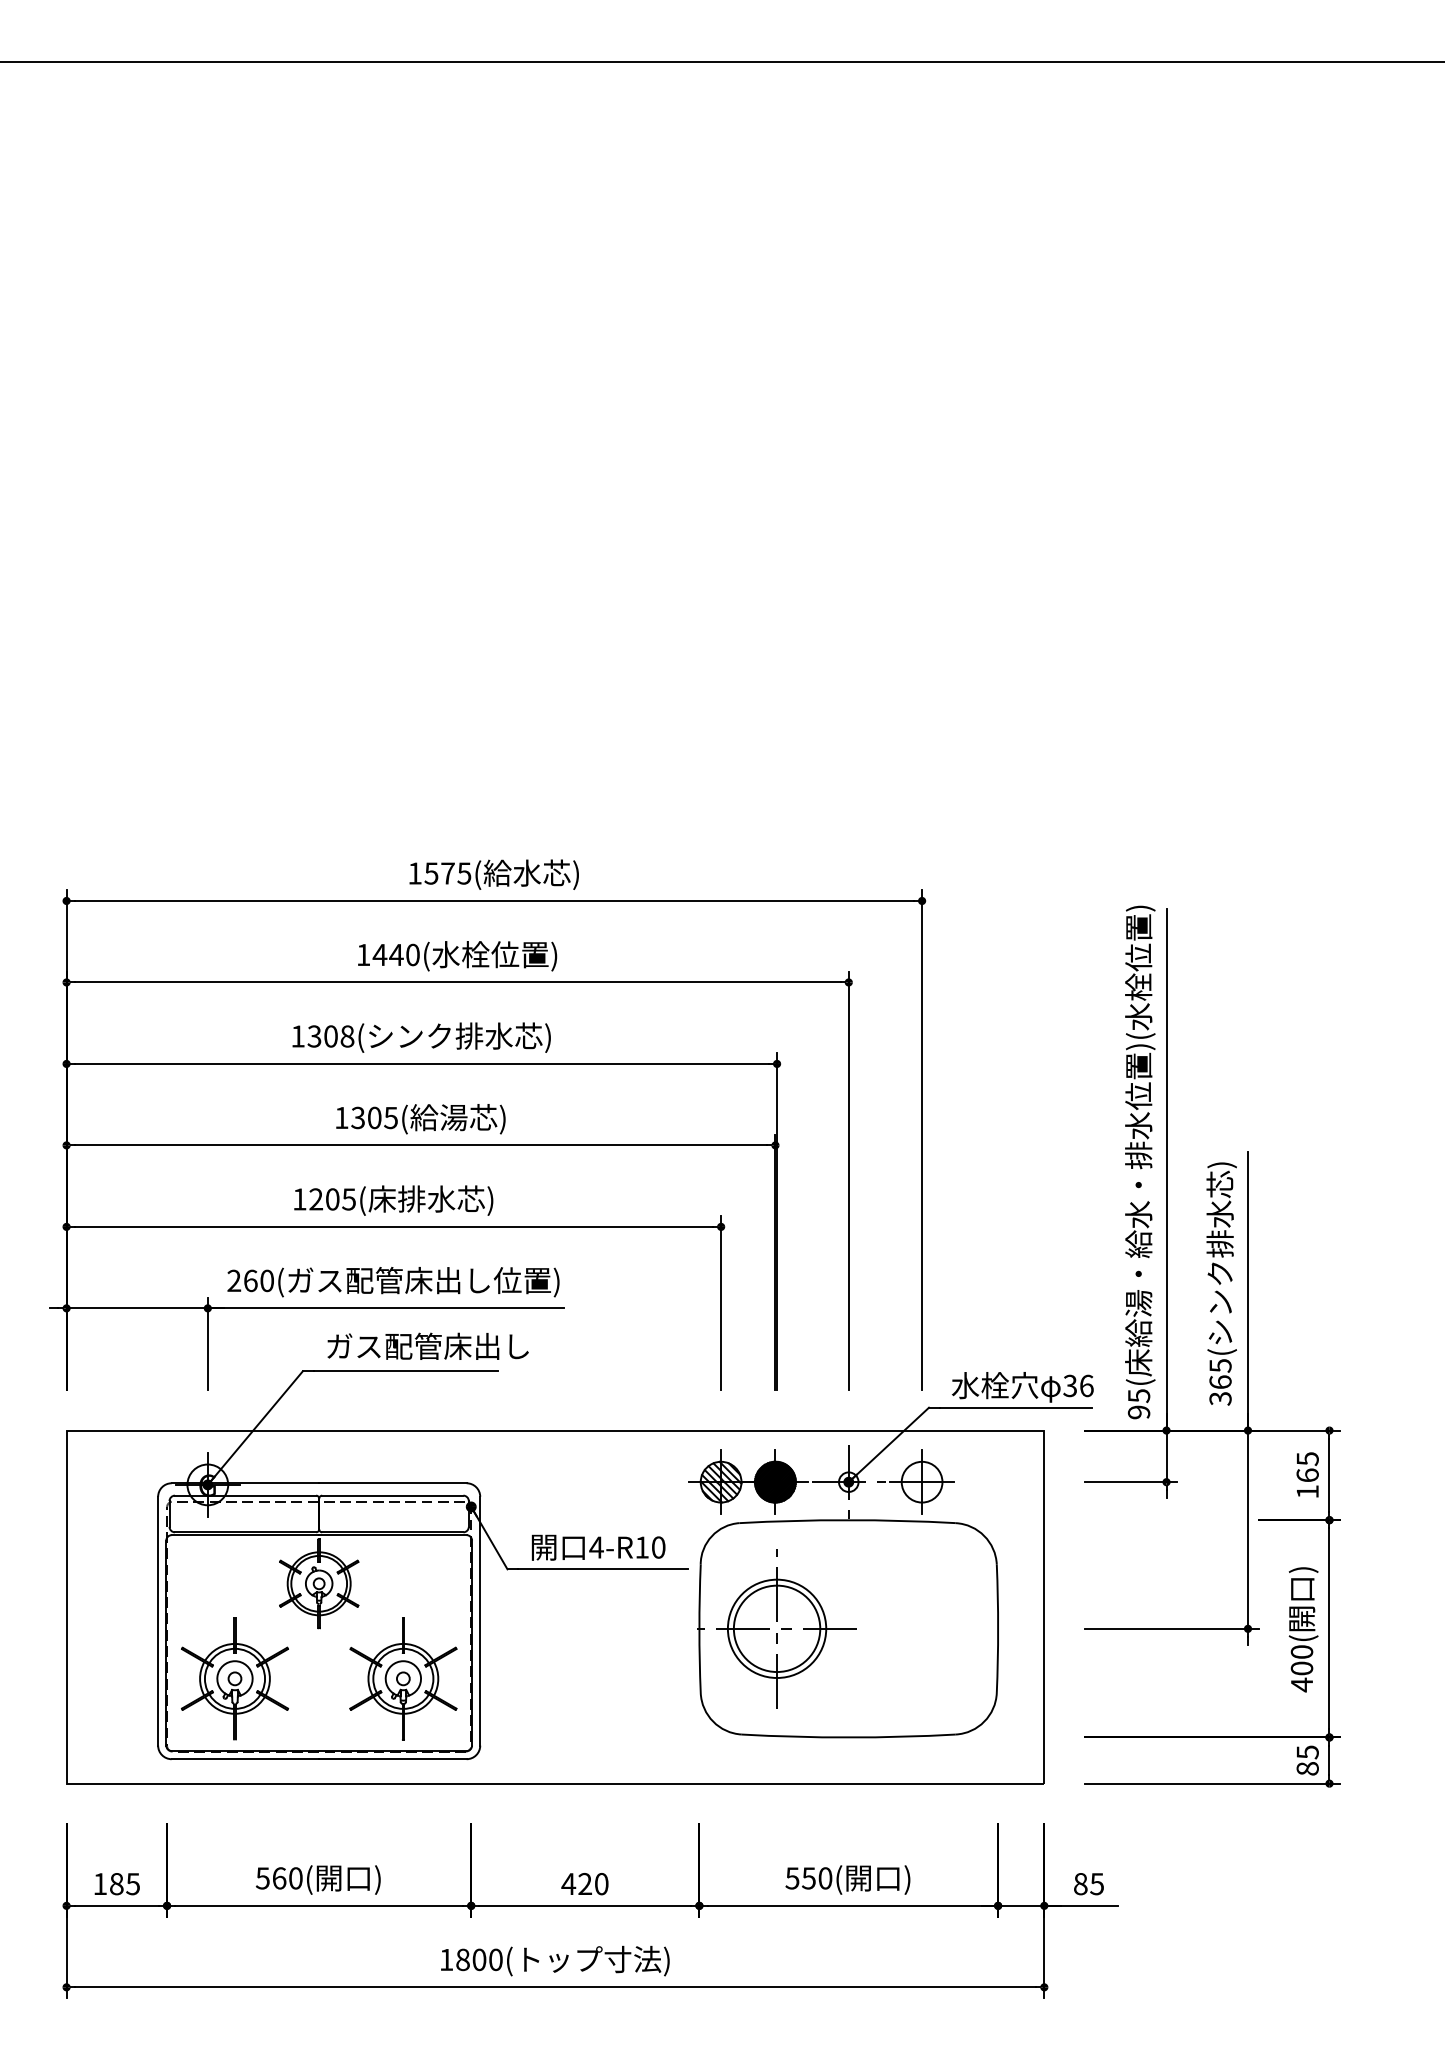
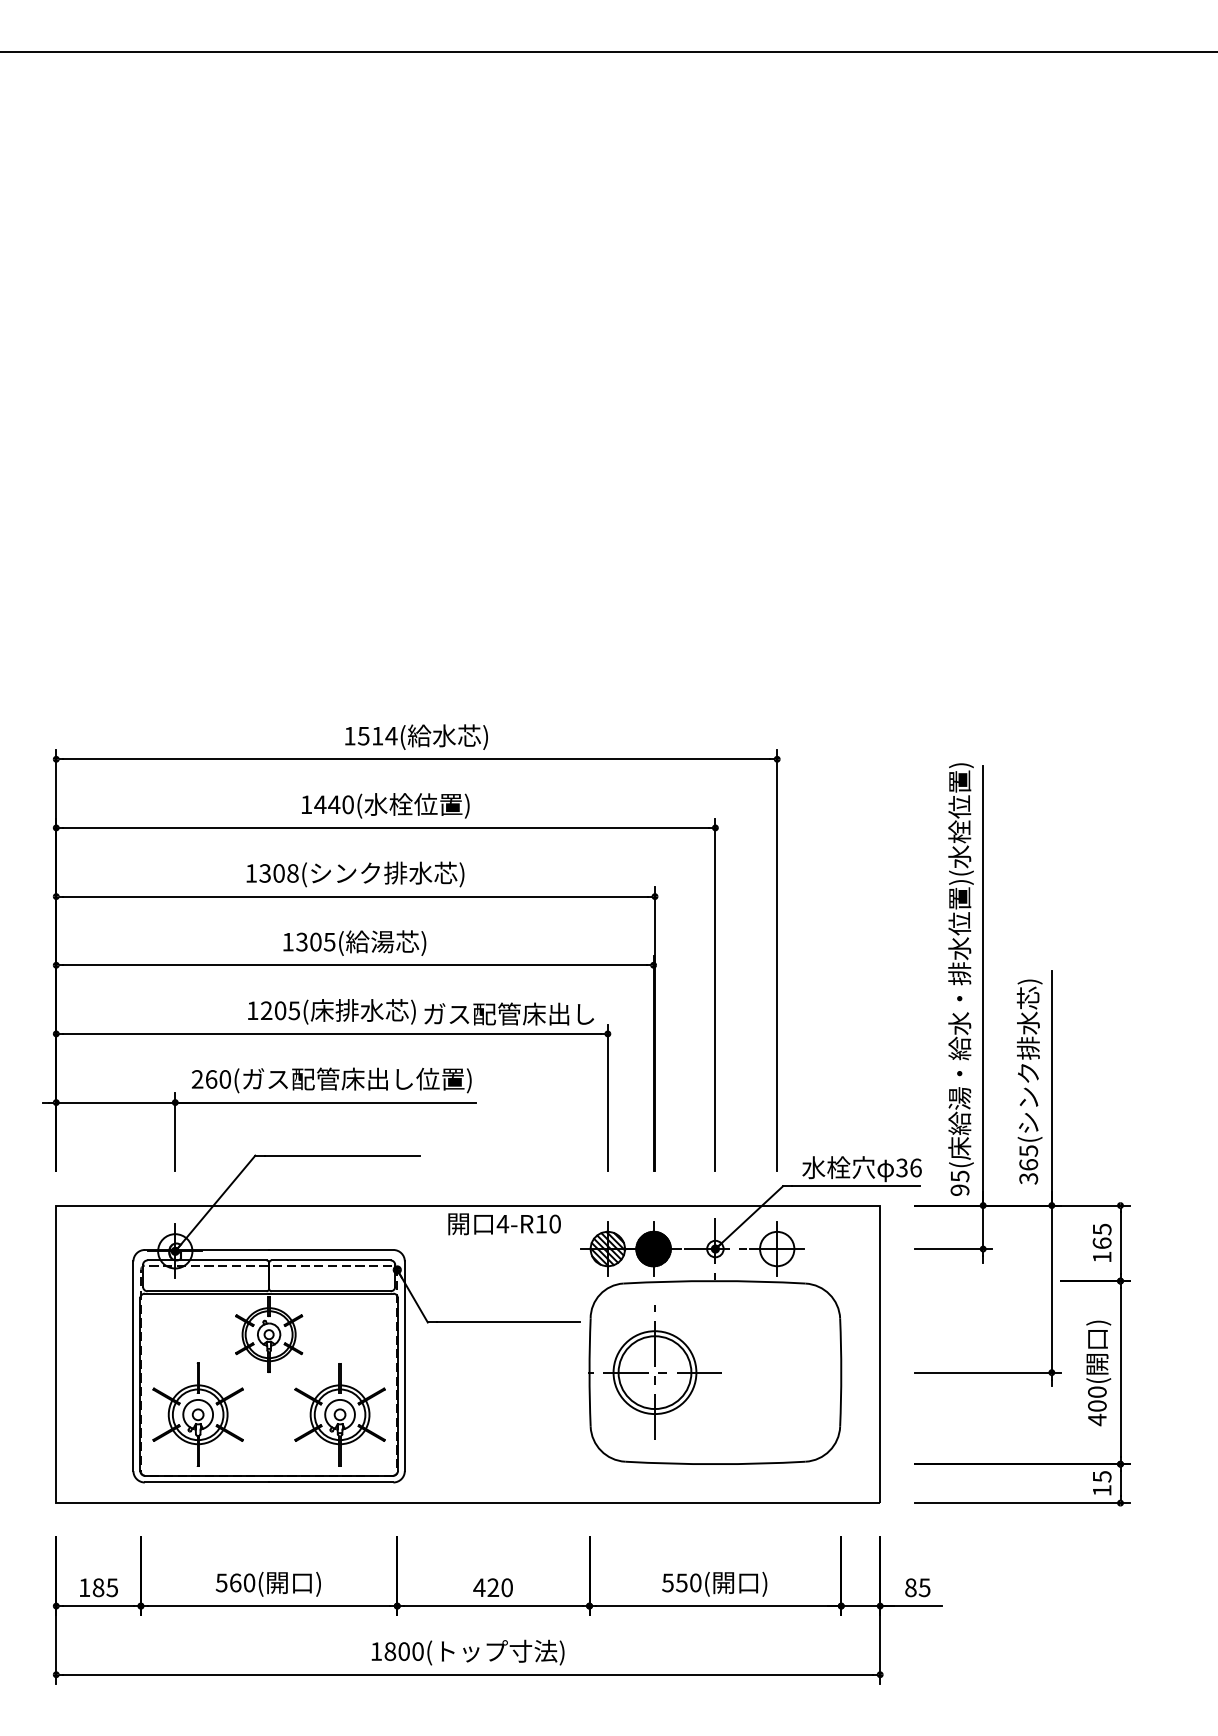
text: (456, 873) -> (384, 736), 1575( -> 1514(
text: (427, 1345) -> (508, 1013), moved
text: (598, 1547) -> (504, 1224), moved
text: (1307, 1768) -> (1101, 1490), 85 -> 15

